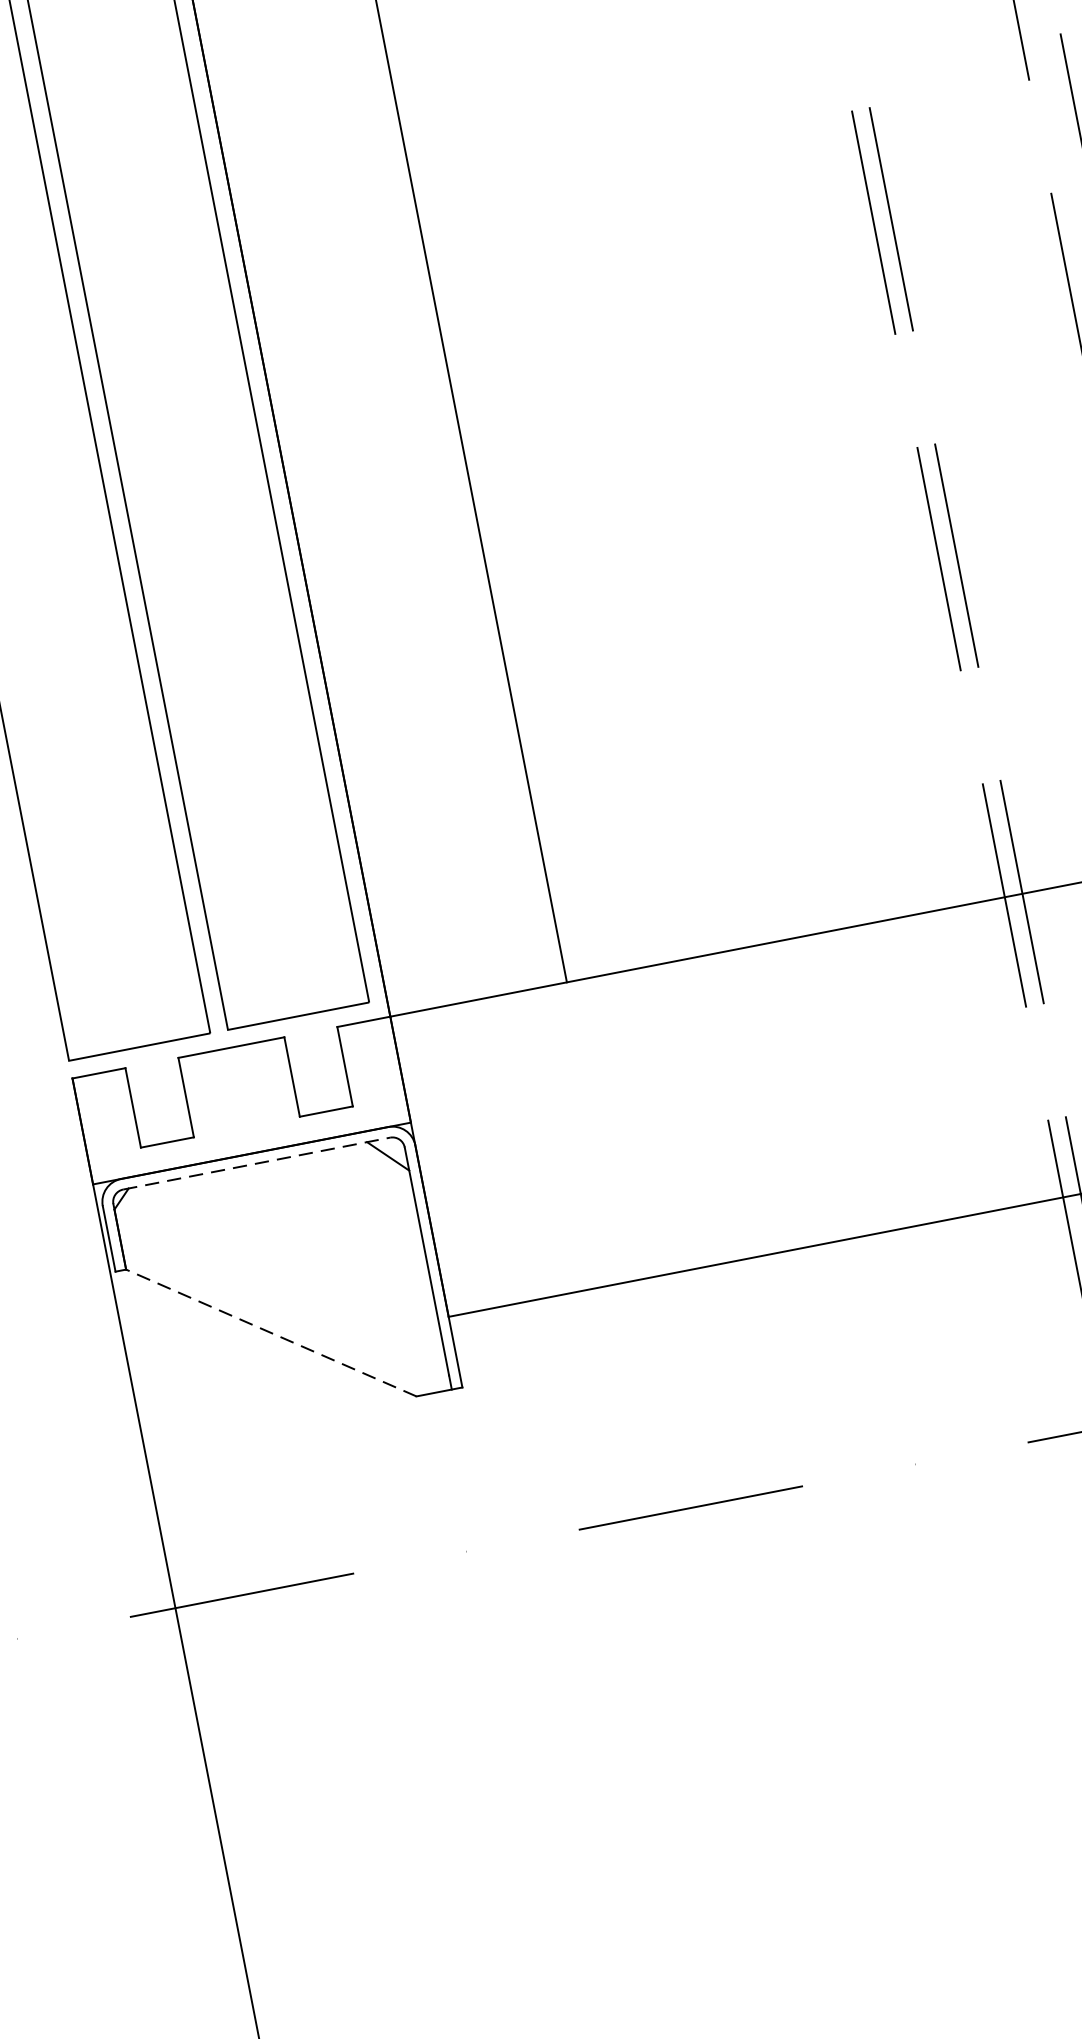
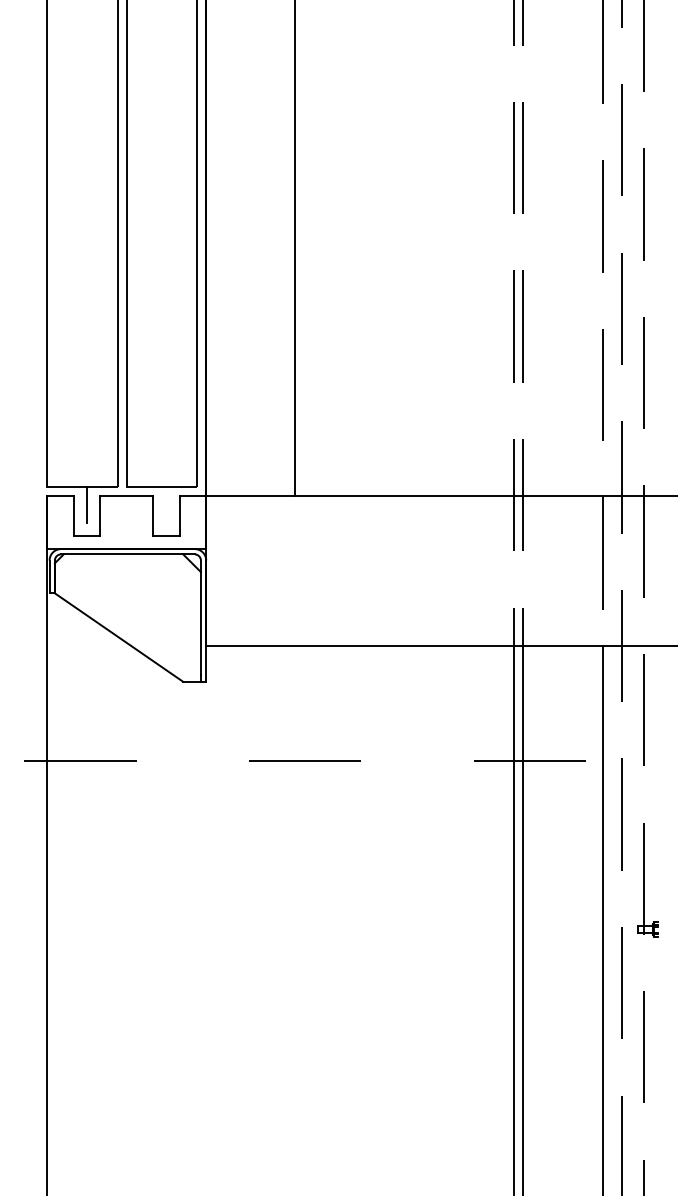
line: (154, 1080) -> (86, 504), added
line: (255, 1163) -> (127, 554), dashed -> solid
line: (272, 1332) -> (119, 637), dashed -> solid

